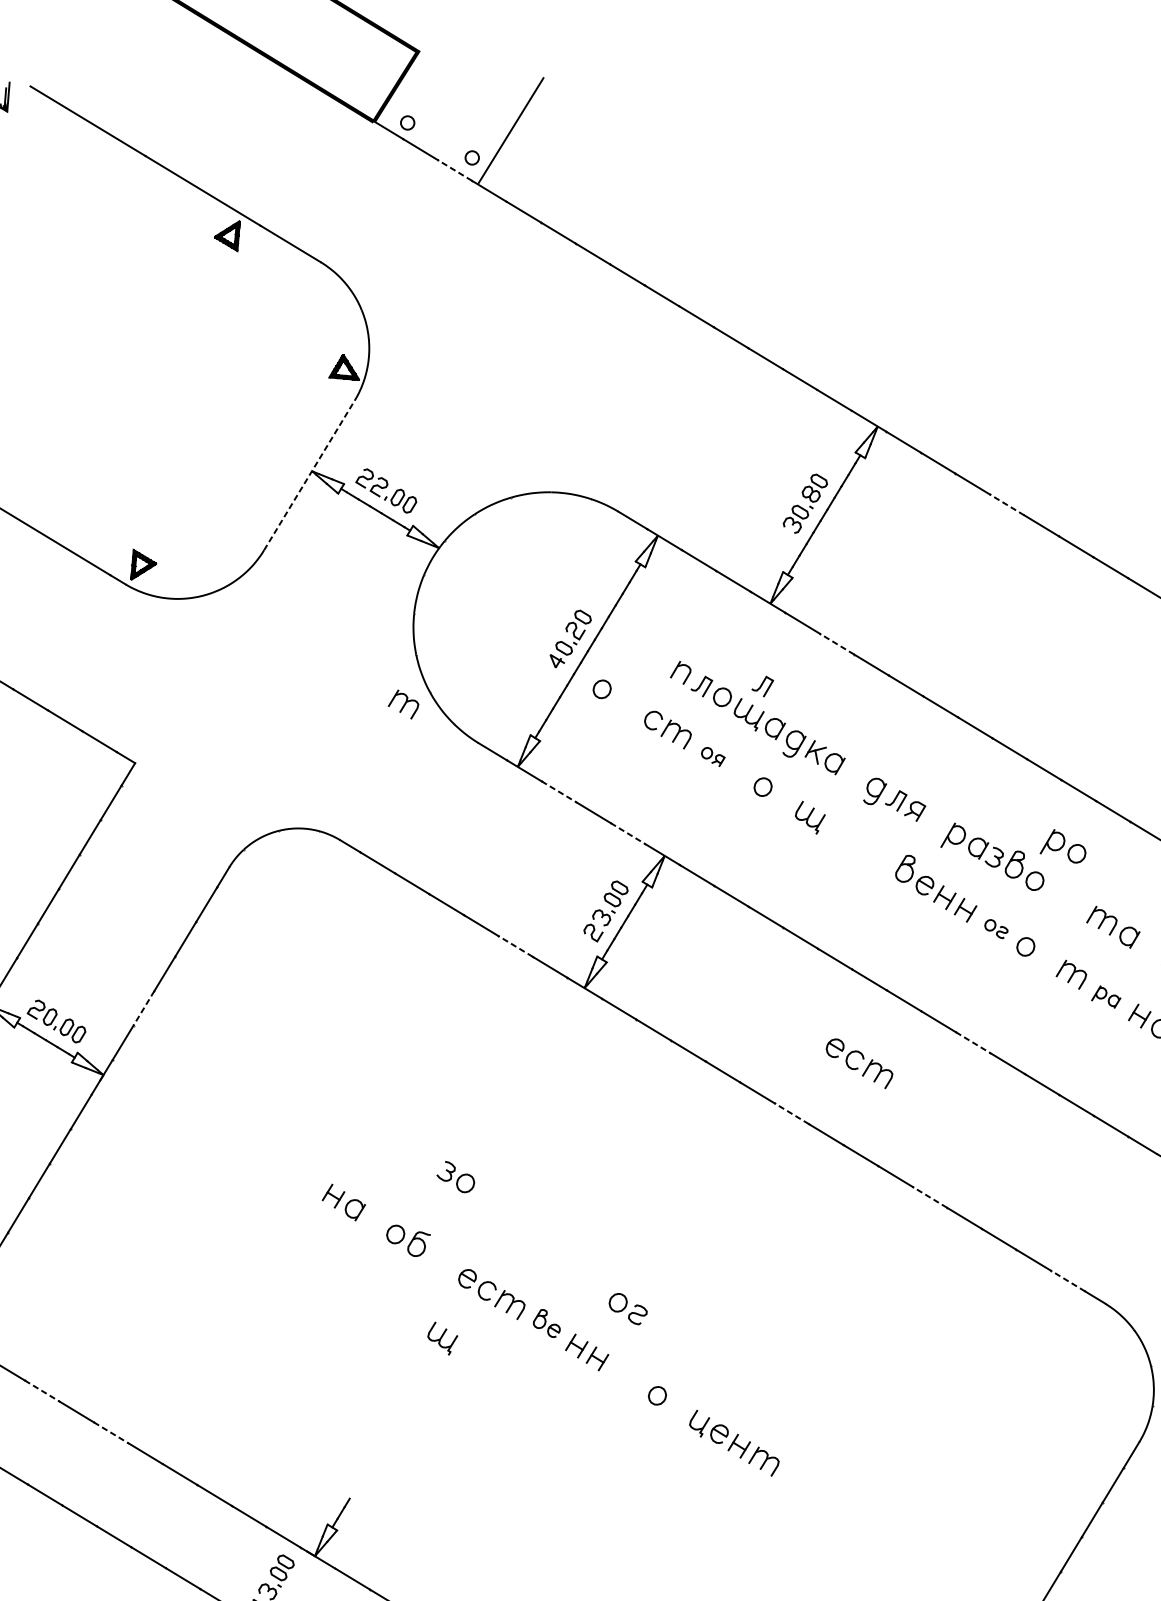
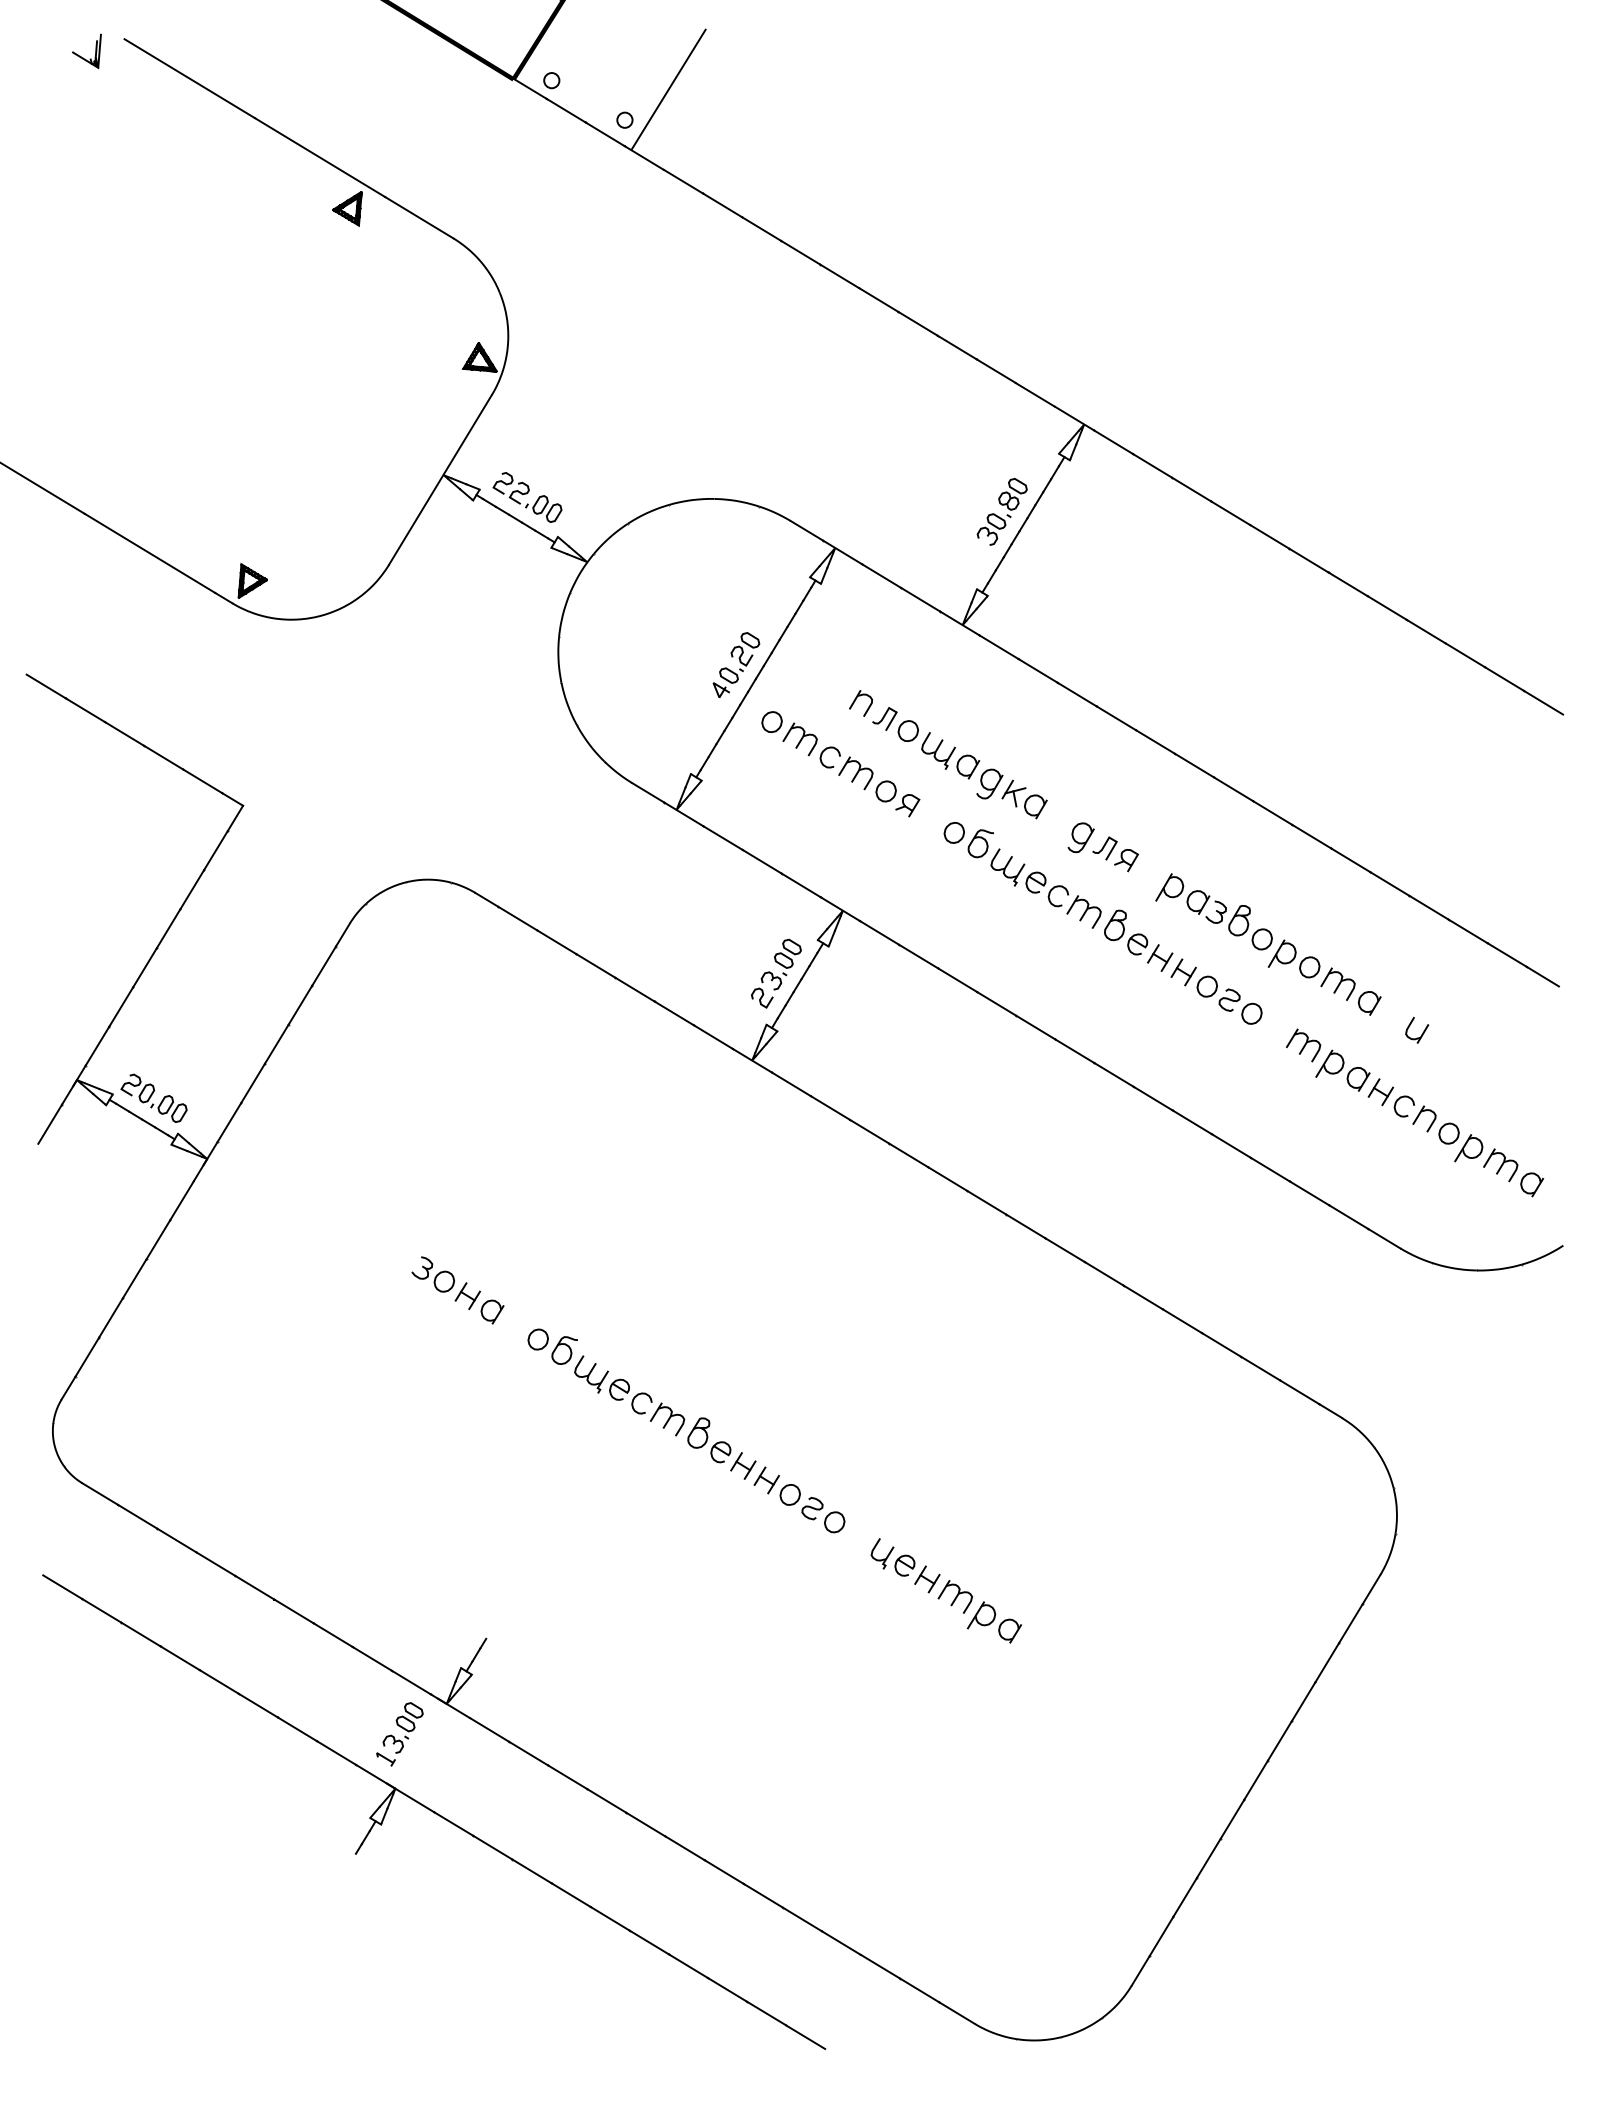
line: (455, 170) -> (605, 134), dashed -> solid
line: (309, 475) -> (440, 479), dashed -> solid
line: (1006, 505) -> (1230, 513), dashed -> solid
line: (837, 643) -> (1038, 670), dashed -> solid
part: (762, 686) -> (953, 718), removed
part: (403, 704) -> (799, 739), moved
part: (712, 756) -> (897, 798), size x1.67
line: (558, 792) -> (722, 838), dashed -> solid
curve: (787, 792) -> (982, 839), added
line: (628, 833) -> (801, 885), dashed -> solid
part: (1062, 845) -> (1293, 958), moved
part: (996, 928) -> (1218, 993), size x1.67
line: (516, 946) -> (674, 1013), dashed -> solid
part: (1105, 996) -> (1342, 1070), size x1.67
line: (144, 1008) -> (253, 1083), dashed -> solid
line: (973, 1042) -> (1192, 1122), dashed -> solid
part: (859, 1063) -> (1063, 899), moved
line: (791, 1113) -> (986, 1202), dashed -> solid
part: (455, 1177) -> (432, 1274), moved
line: (930, 1197) -> (1143, 1297), dashed -> solid
line: (1067, 1281) -> (1299, 1392), dashed -> solid
part: (628, 1309) -> (801, 1502), moved
part: (546, 1323) -> (709, 1440), size x1.43
part: (442, 1338) -> (591, 1374), moved
line: (41, 1390) -> (137, 1516), dashed -> solid
line: (110, 1433) -> (215, 1564), dashed -> solid
part: (798, 1484) -> (994, 1622), added

